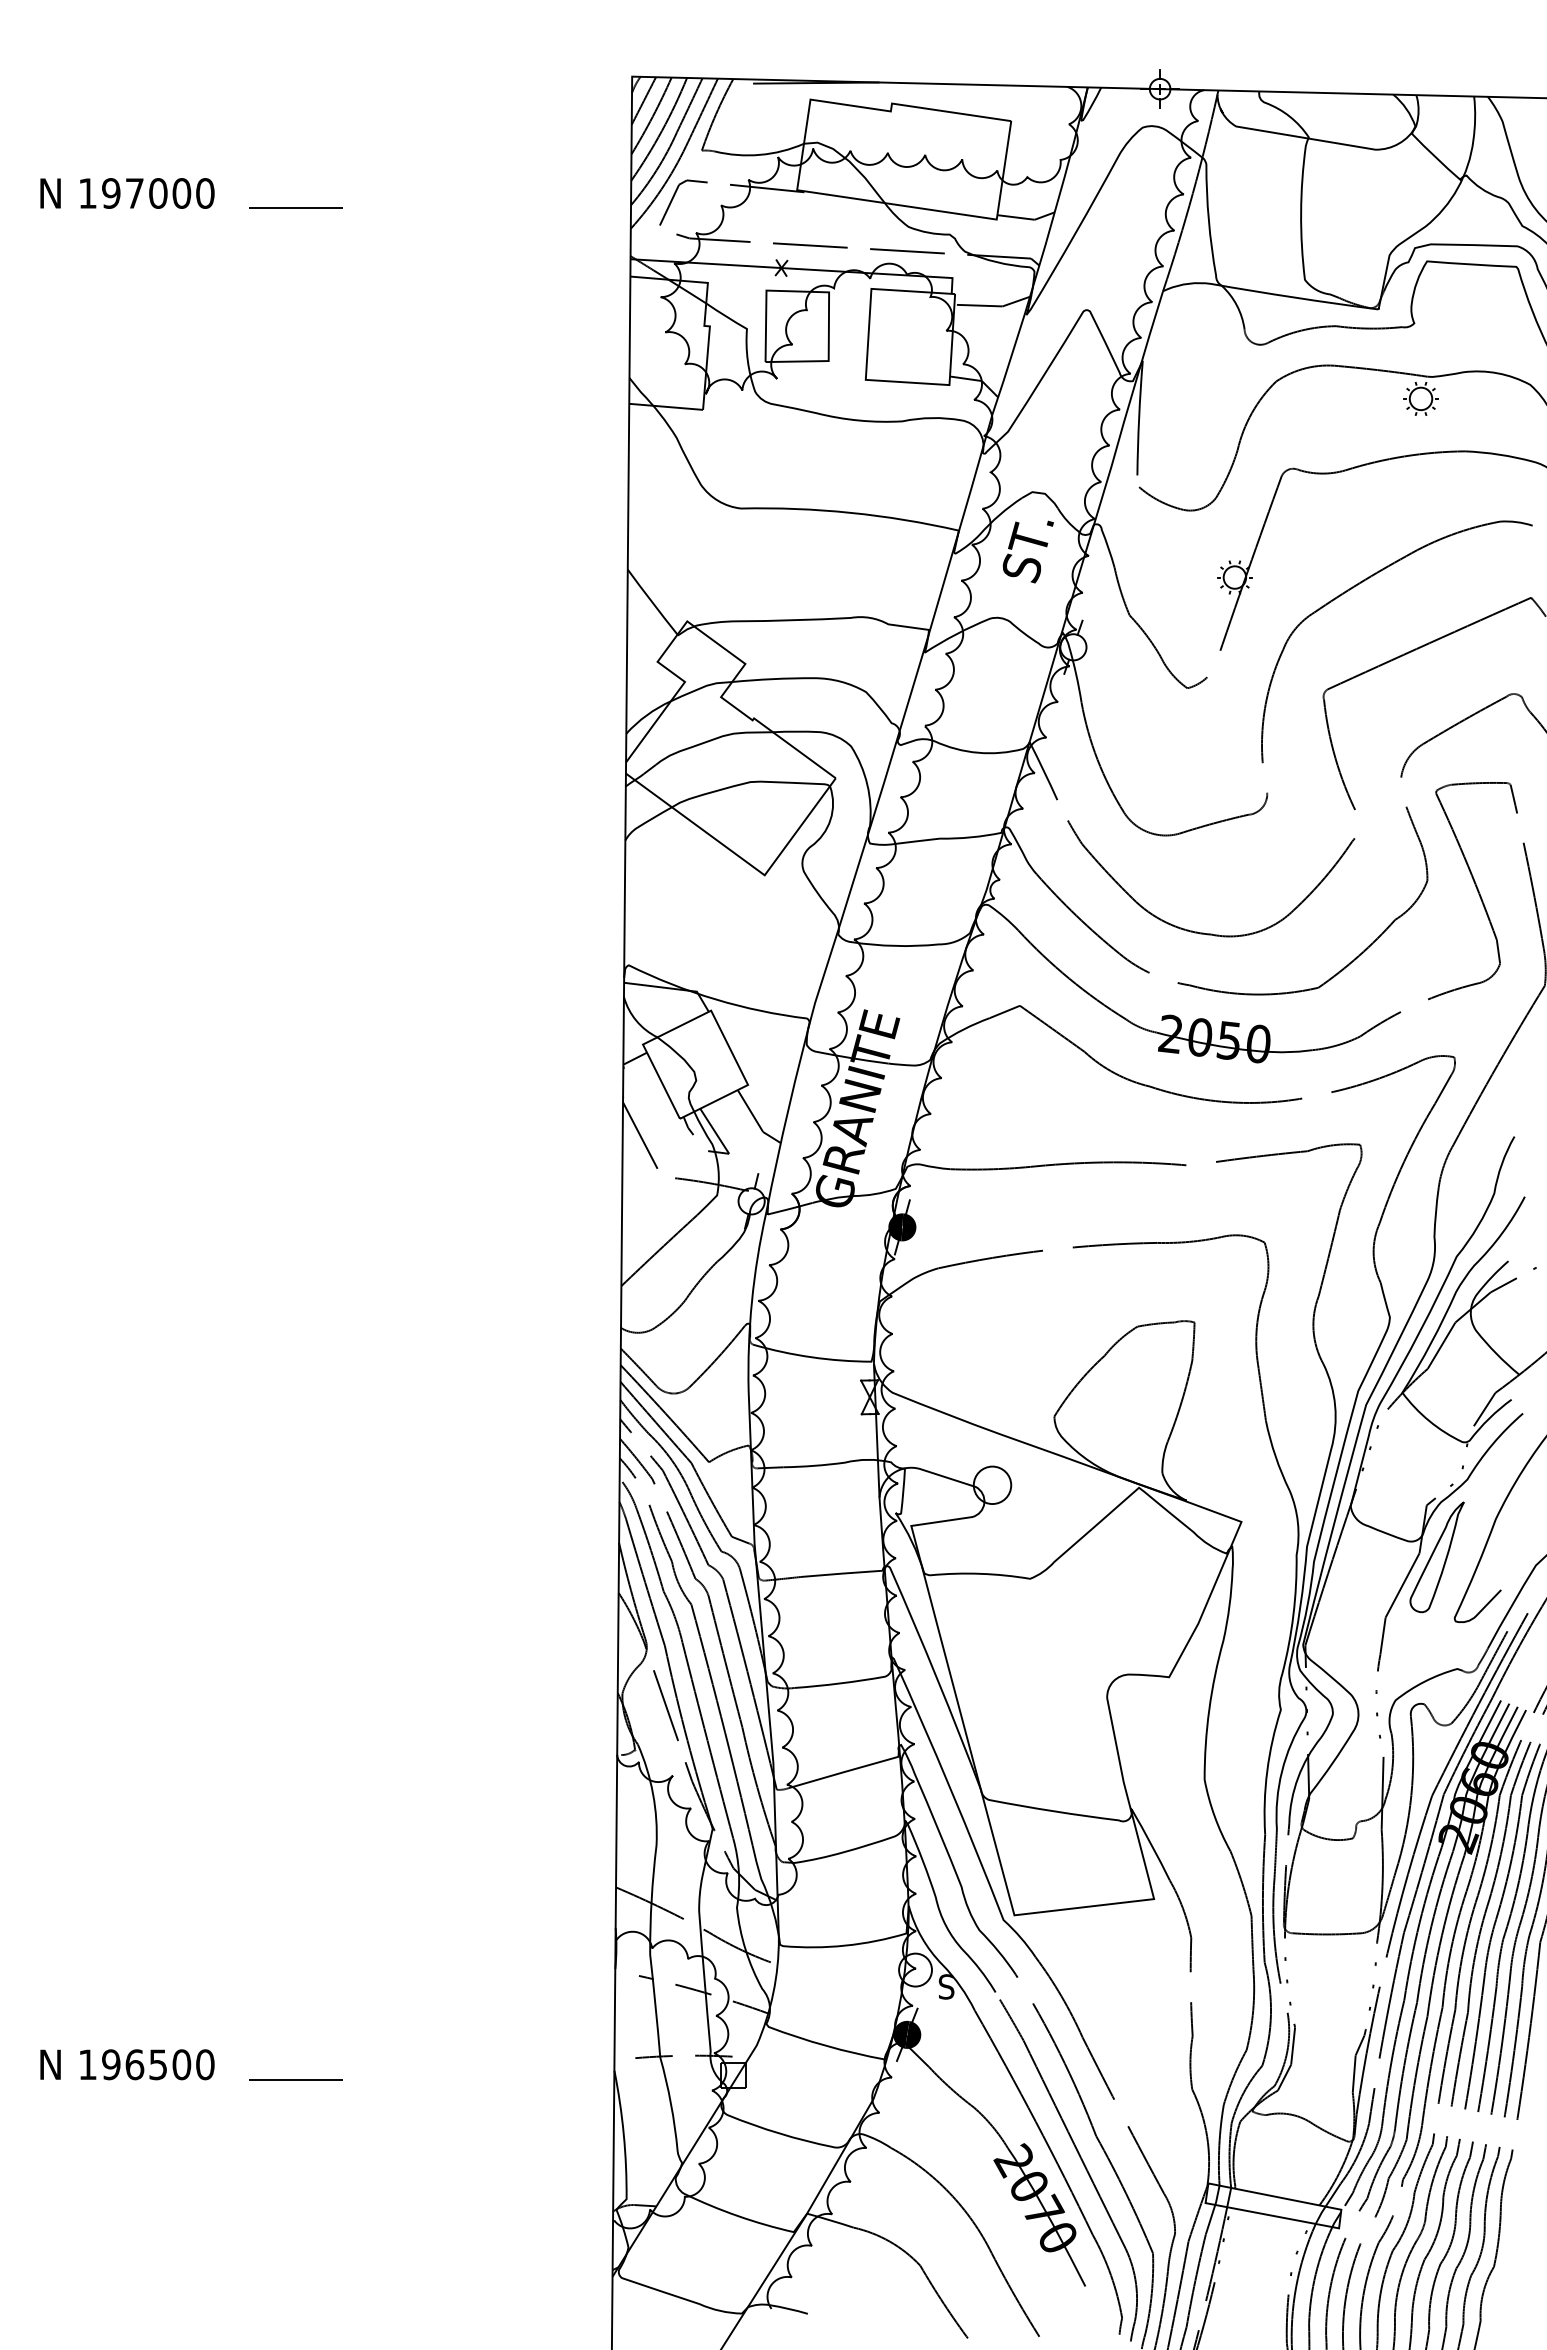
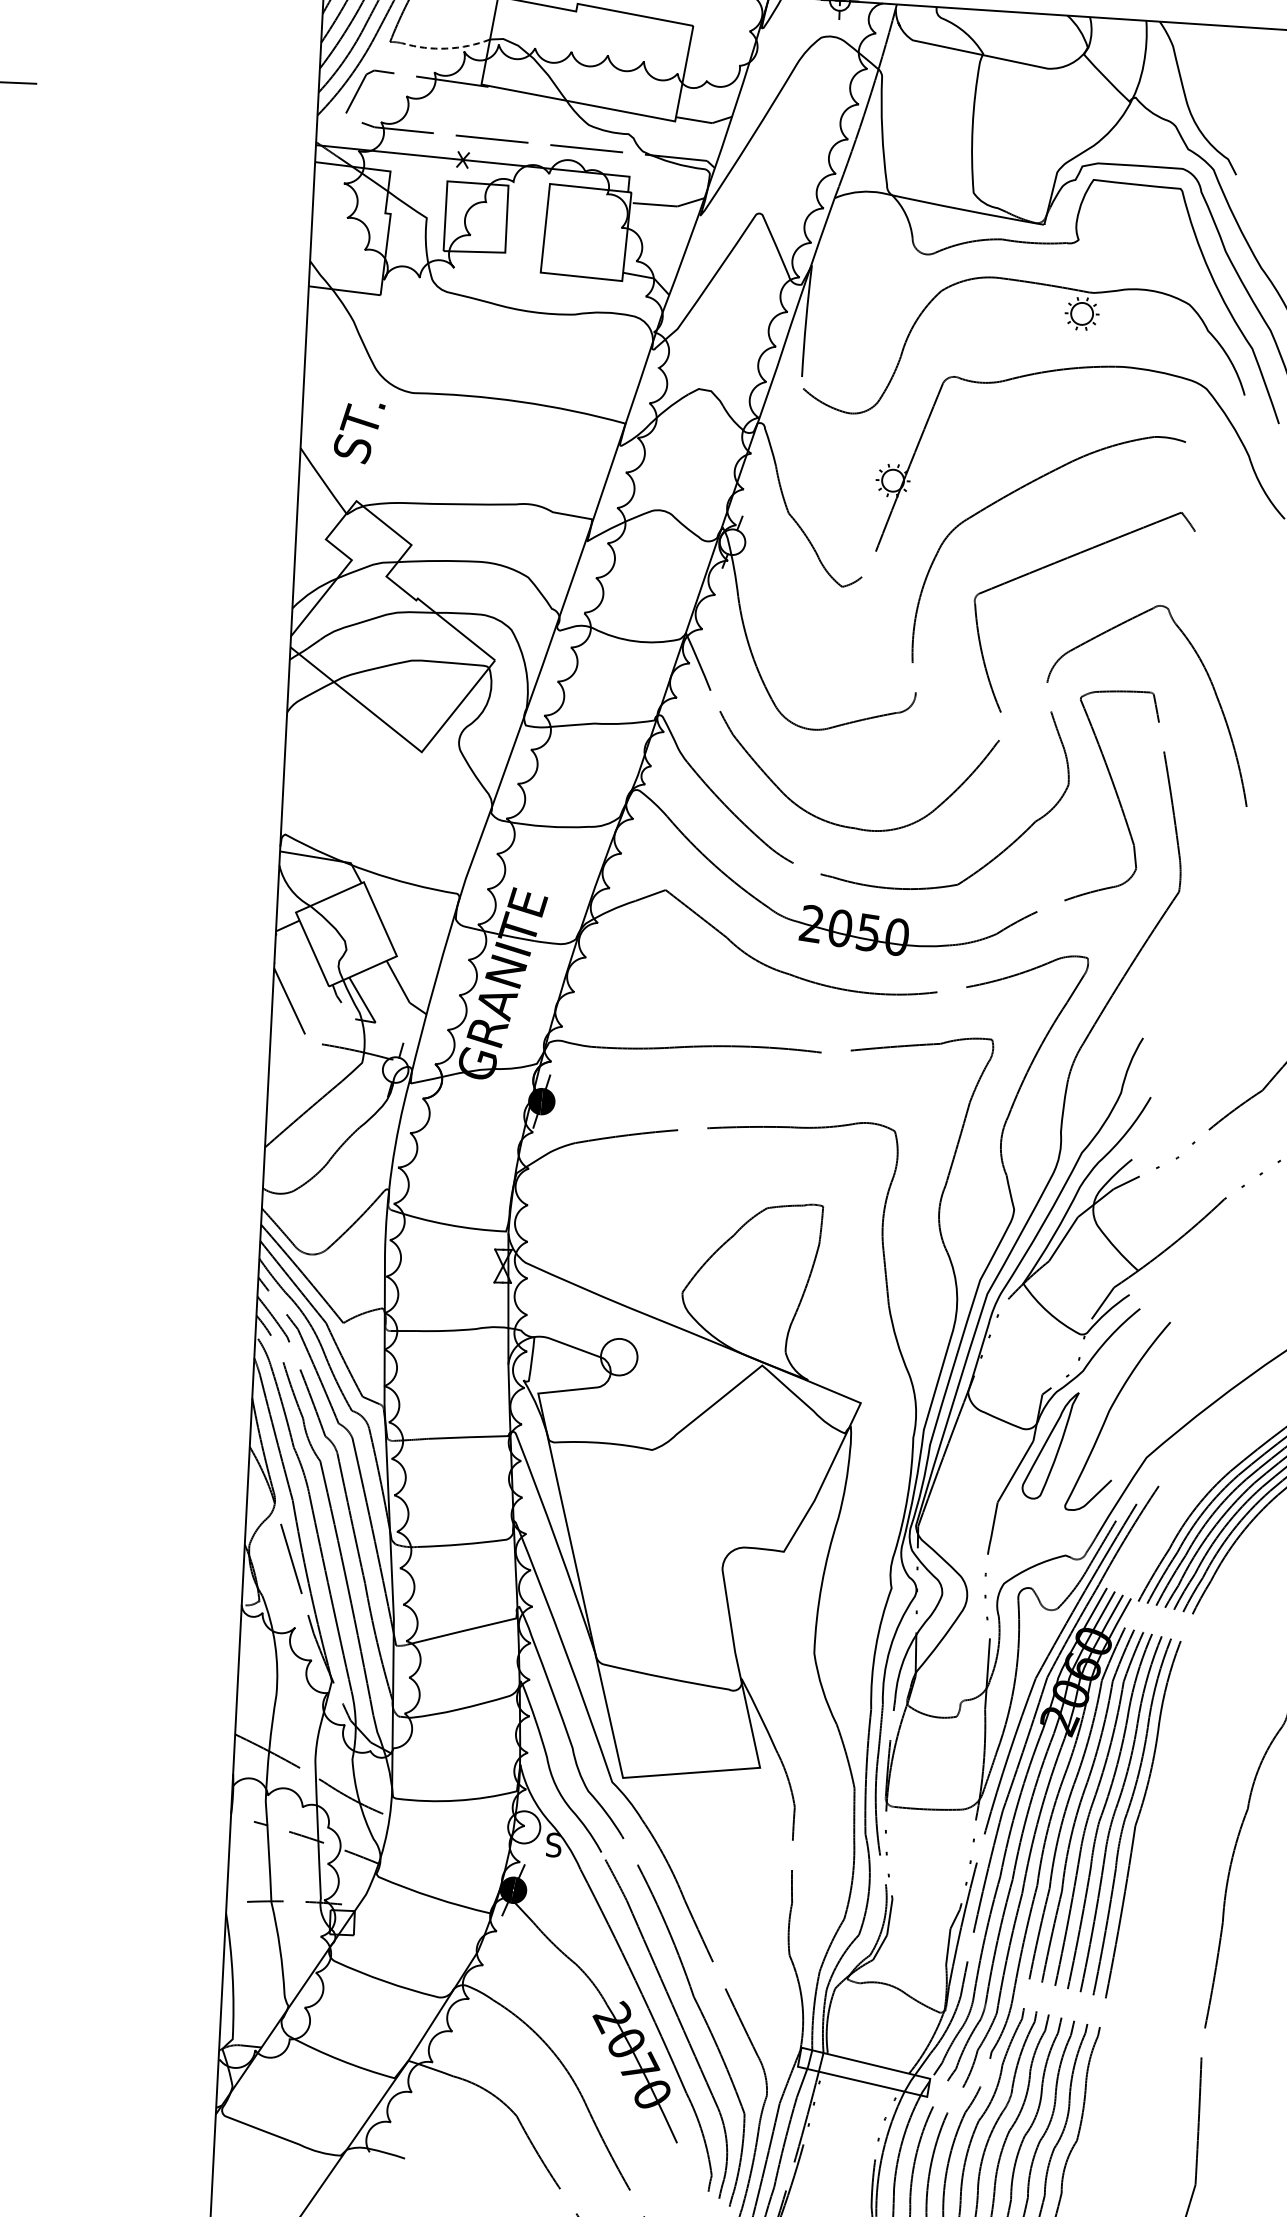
line: (760, 154) -> (447, 48), solid -> dashed
text: (1027, 551) -> (358, 432), moved

